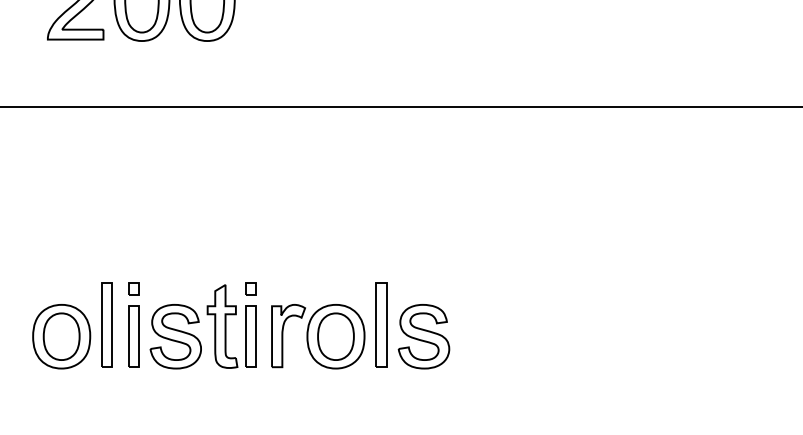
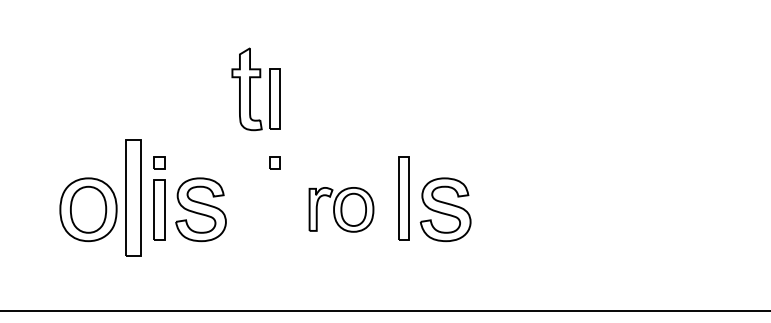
part: (106, 324) -> (132, 197), size x1.4
part: (231, 326) -> (255, 89), moved
part: (318, 336) -> (341, 209), size x0.7

